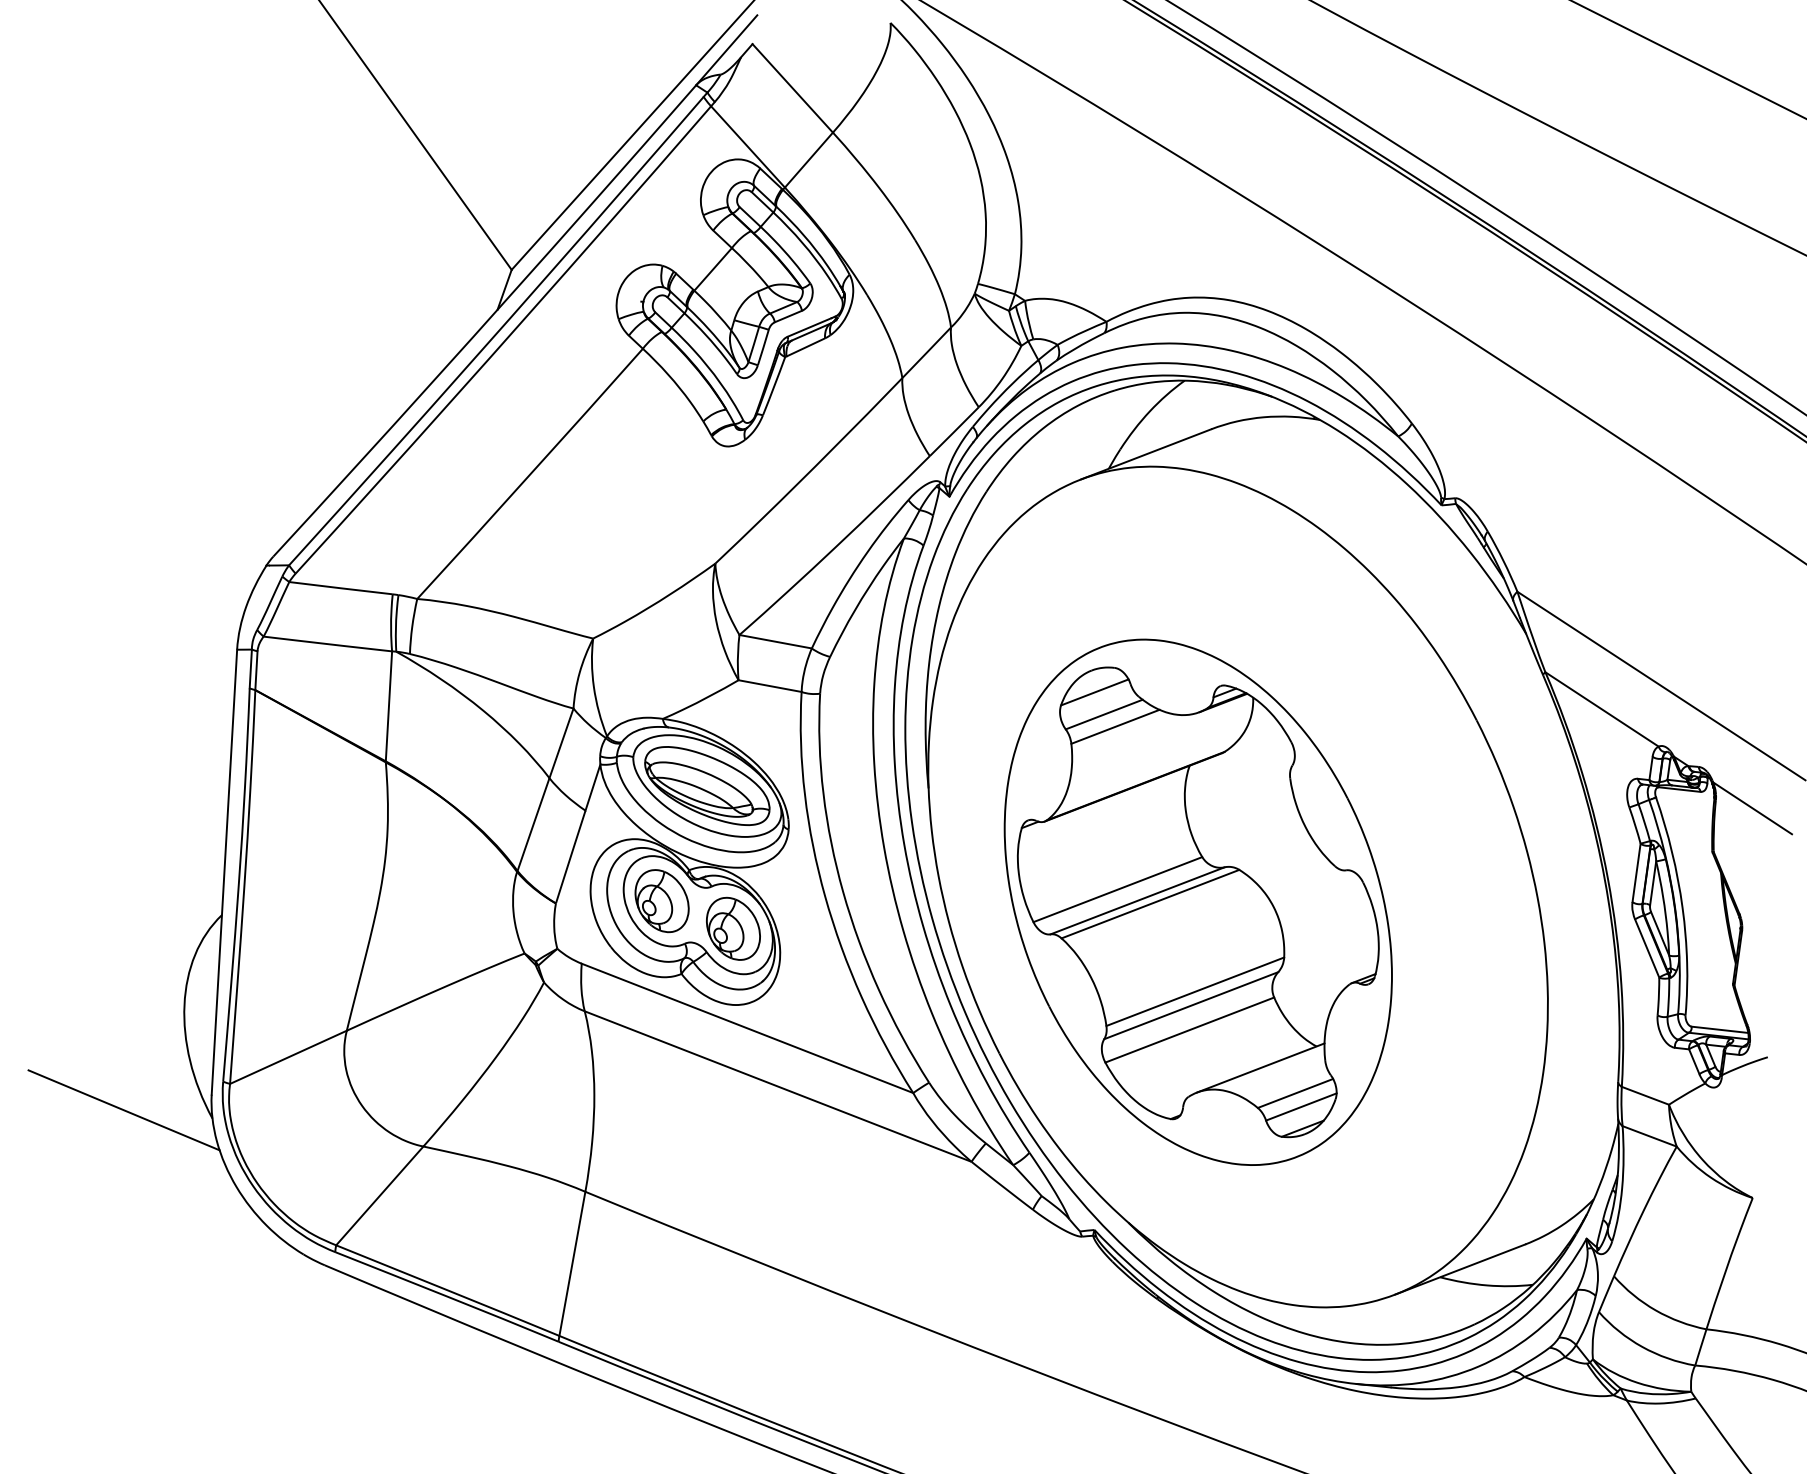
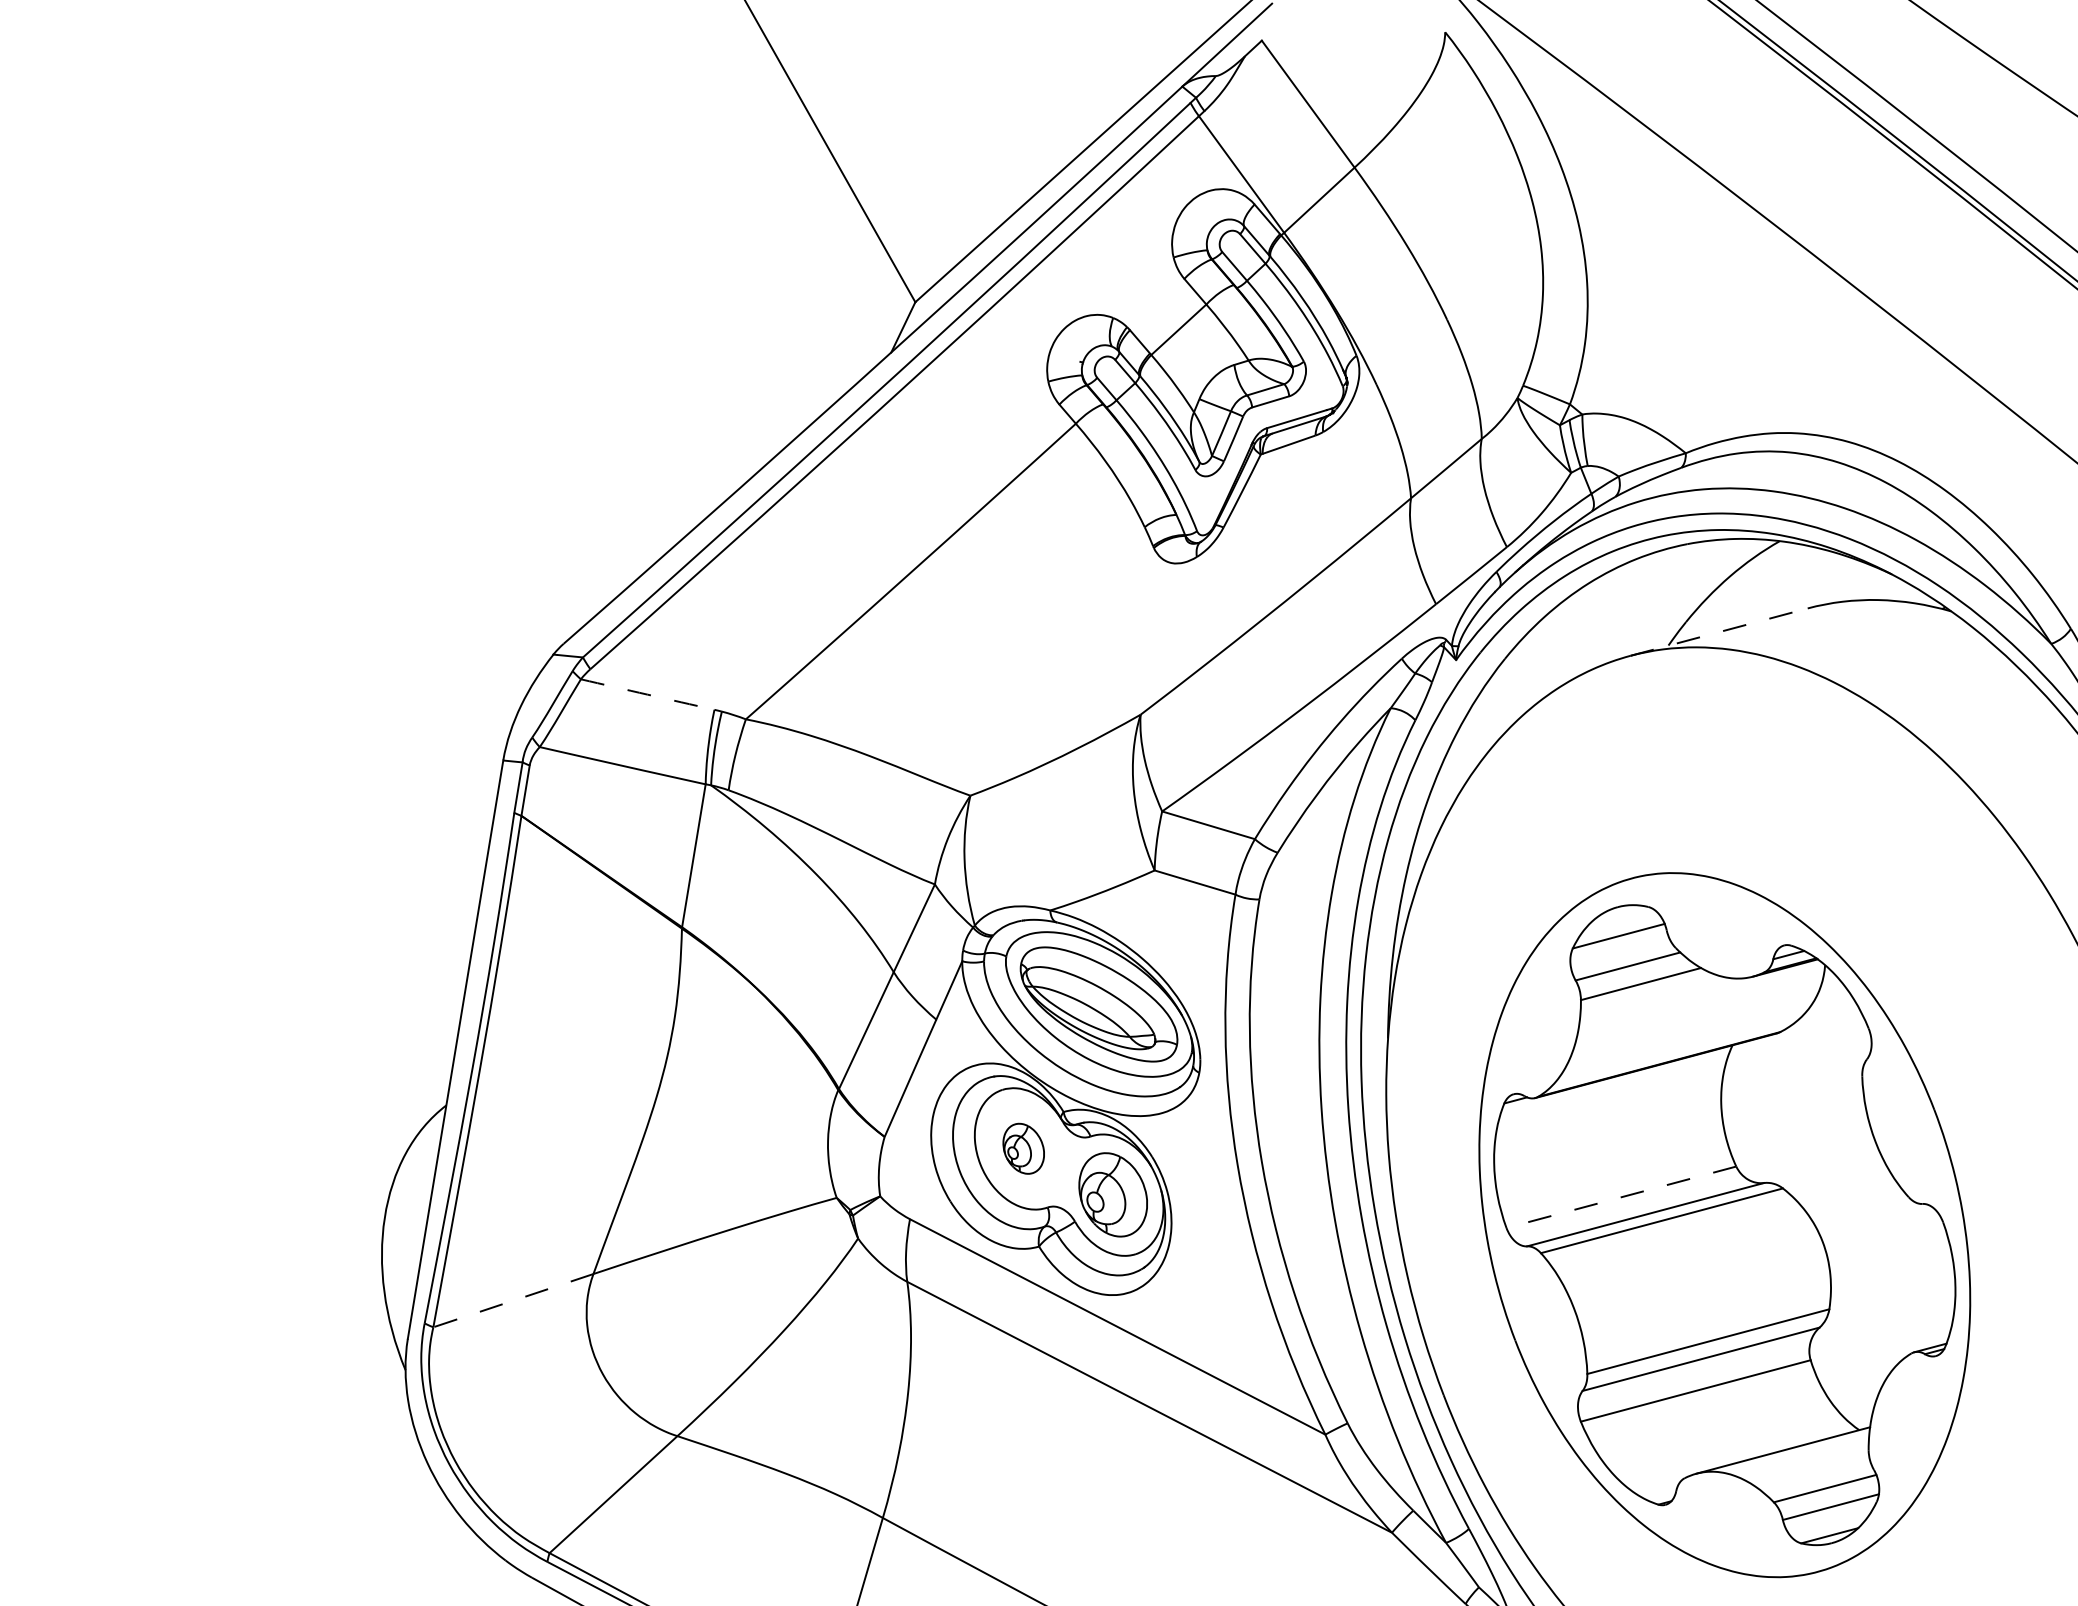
line: (1146, 454) -> (1719, 632), solid -> dashed
arc: (341, 588) -> (648, 695), solid -> dashed
line: (1117, 889) -> (1620, 1197), solid -> dashed
part: (661, 901) -> (1022, 1149), size x0.6
line: (288, 1057) -> (513, 1300), solid -> dashed
line: (123, 1110) -> (290, 1347), removed

